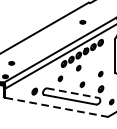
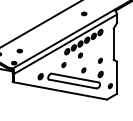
line: (73, 93) -> (75, 78), dashed -> solid
line: (57, 107) -> (61, 91), dashed -> solid

